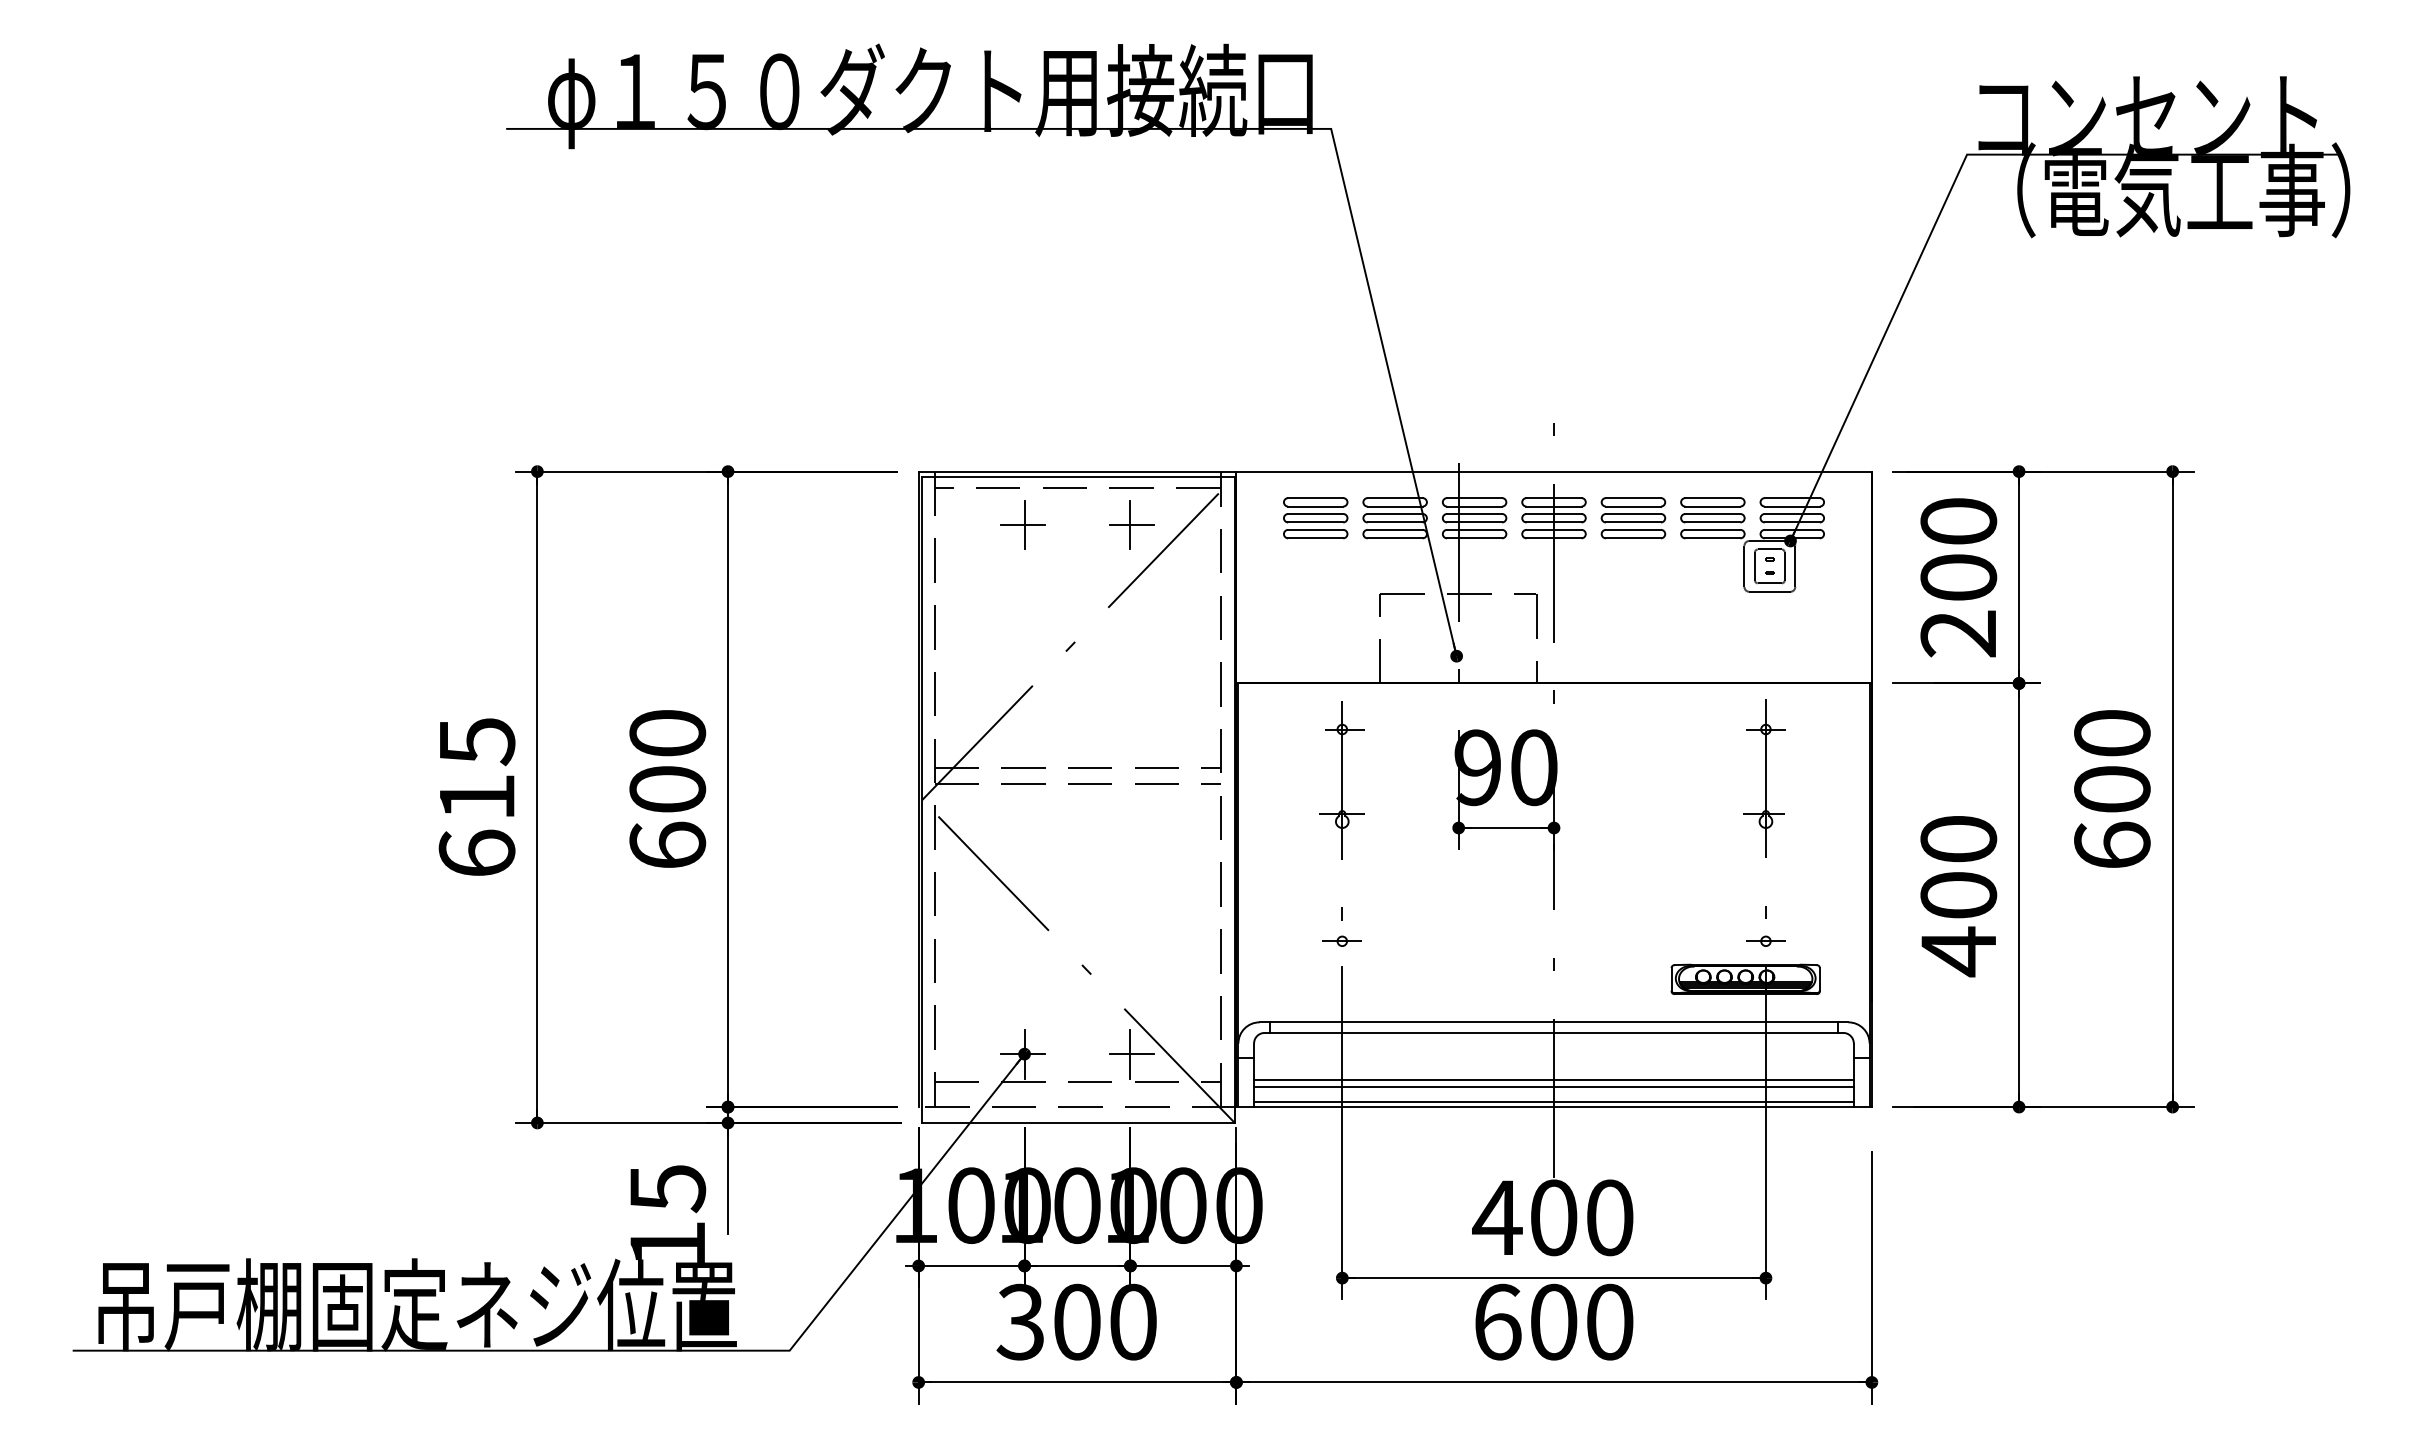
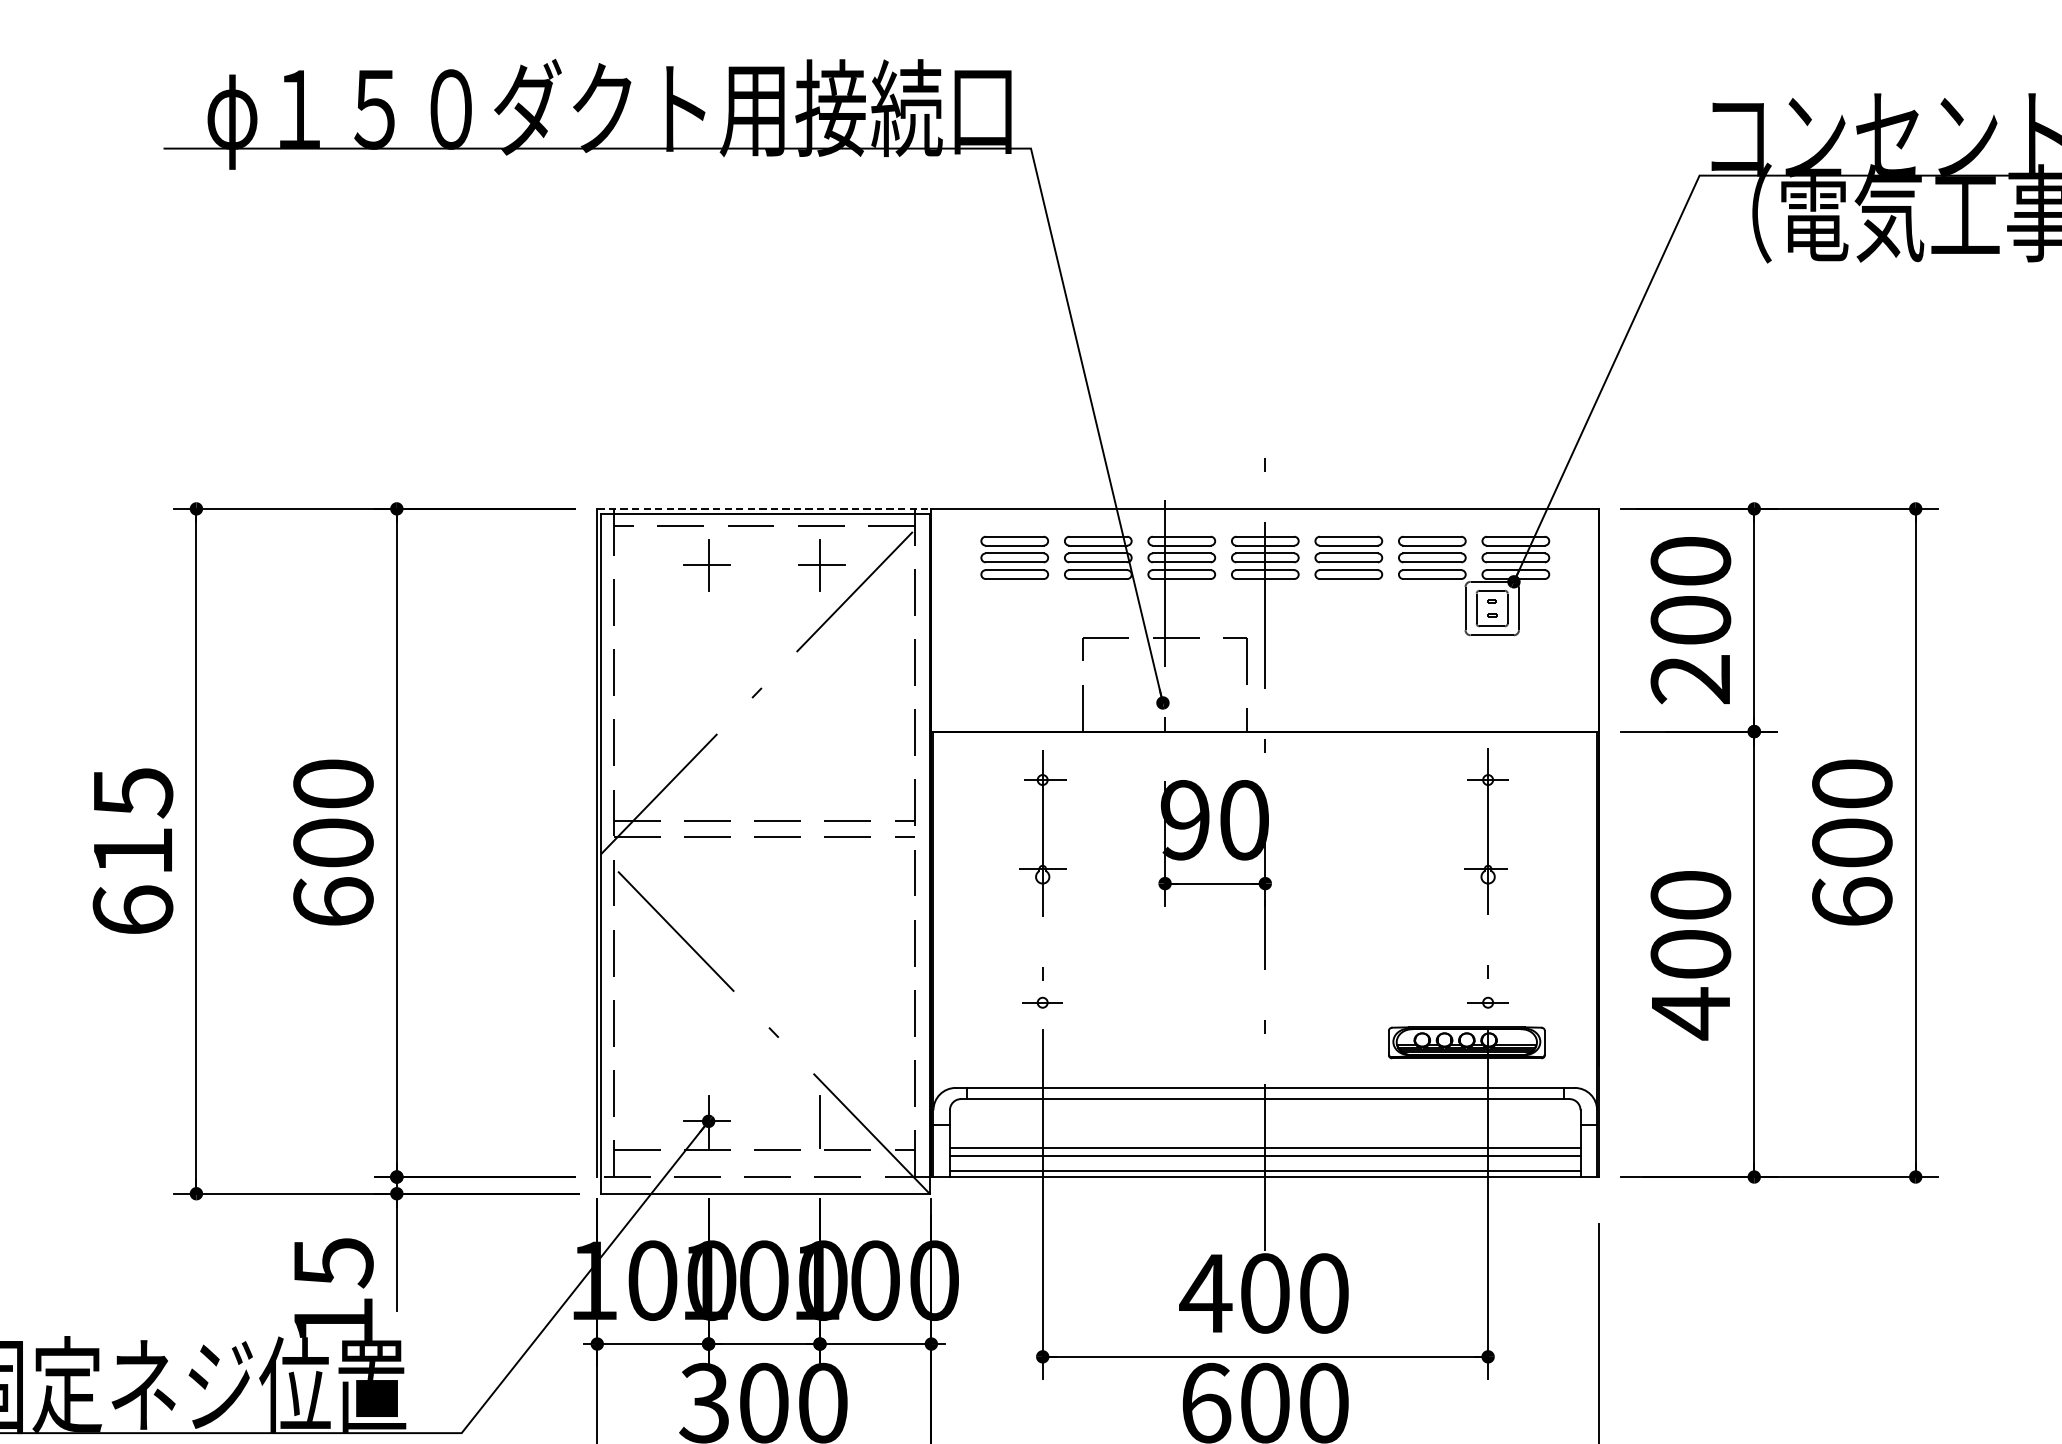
line: (1077, 471) -> (764, 508), solid -> dashed
line: (1131, 1054) -> (821, 1121), removed

